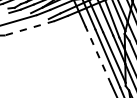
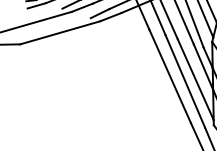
line: (29, 28) -> (59, 33), dashed -> solid
line: (98, 55) -> (170, 76), dashed -> solid

